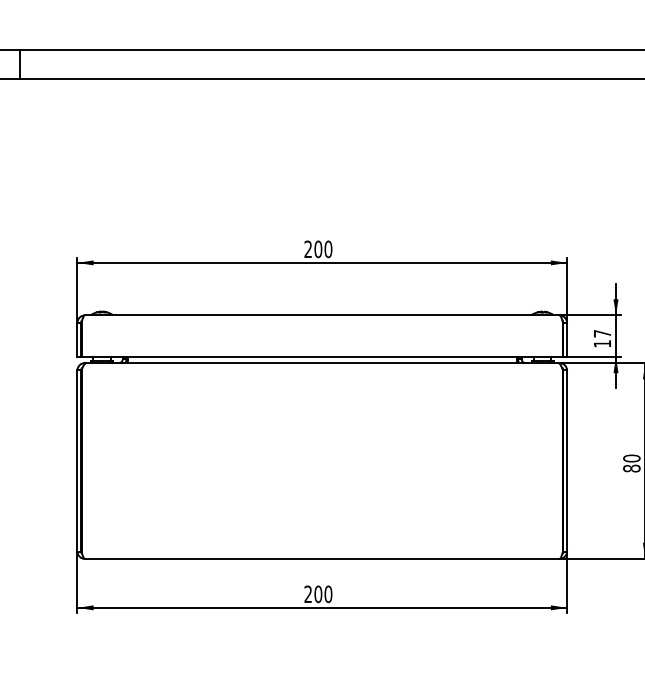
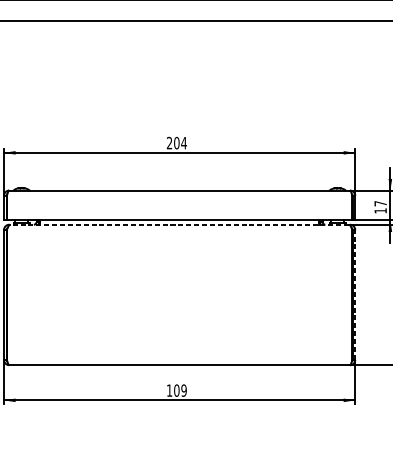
text: (328, 249) -> (184, 143), 200 -> 204
line: (321, 363) -> (179, 225), solid -> dashed
line: (567, 460) -> (355, 294), solid -> dashed
text: (318, 594) -> (176, 390), 200 -> 109

